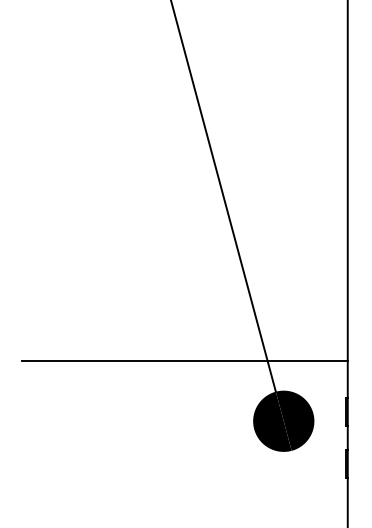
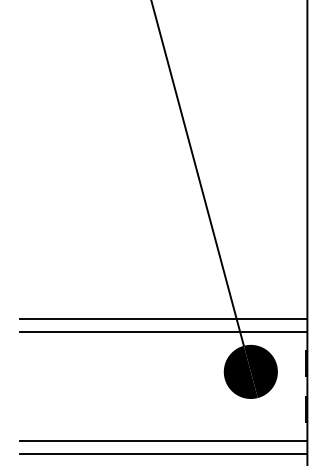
line: (184, 376) -> (163, 332), added
line: (184, 499) -> (163, 441), added
line: (184, 514) -> (163, 454), added

